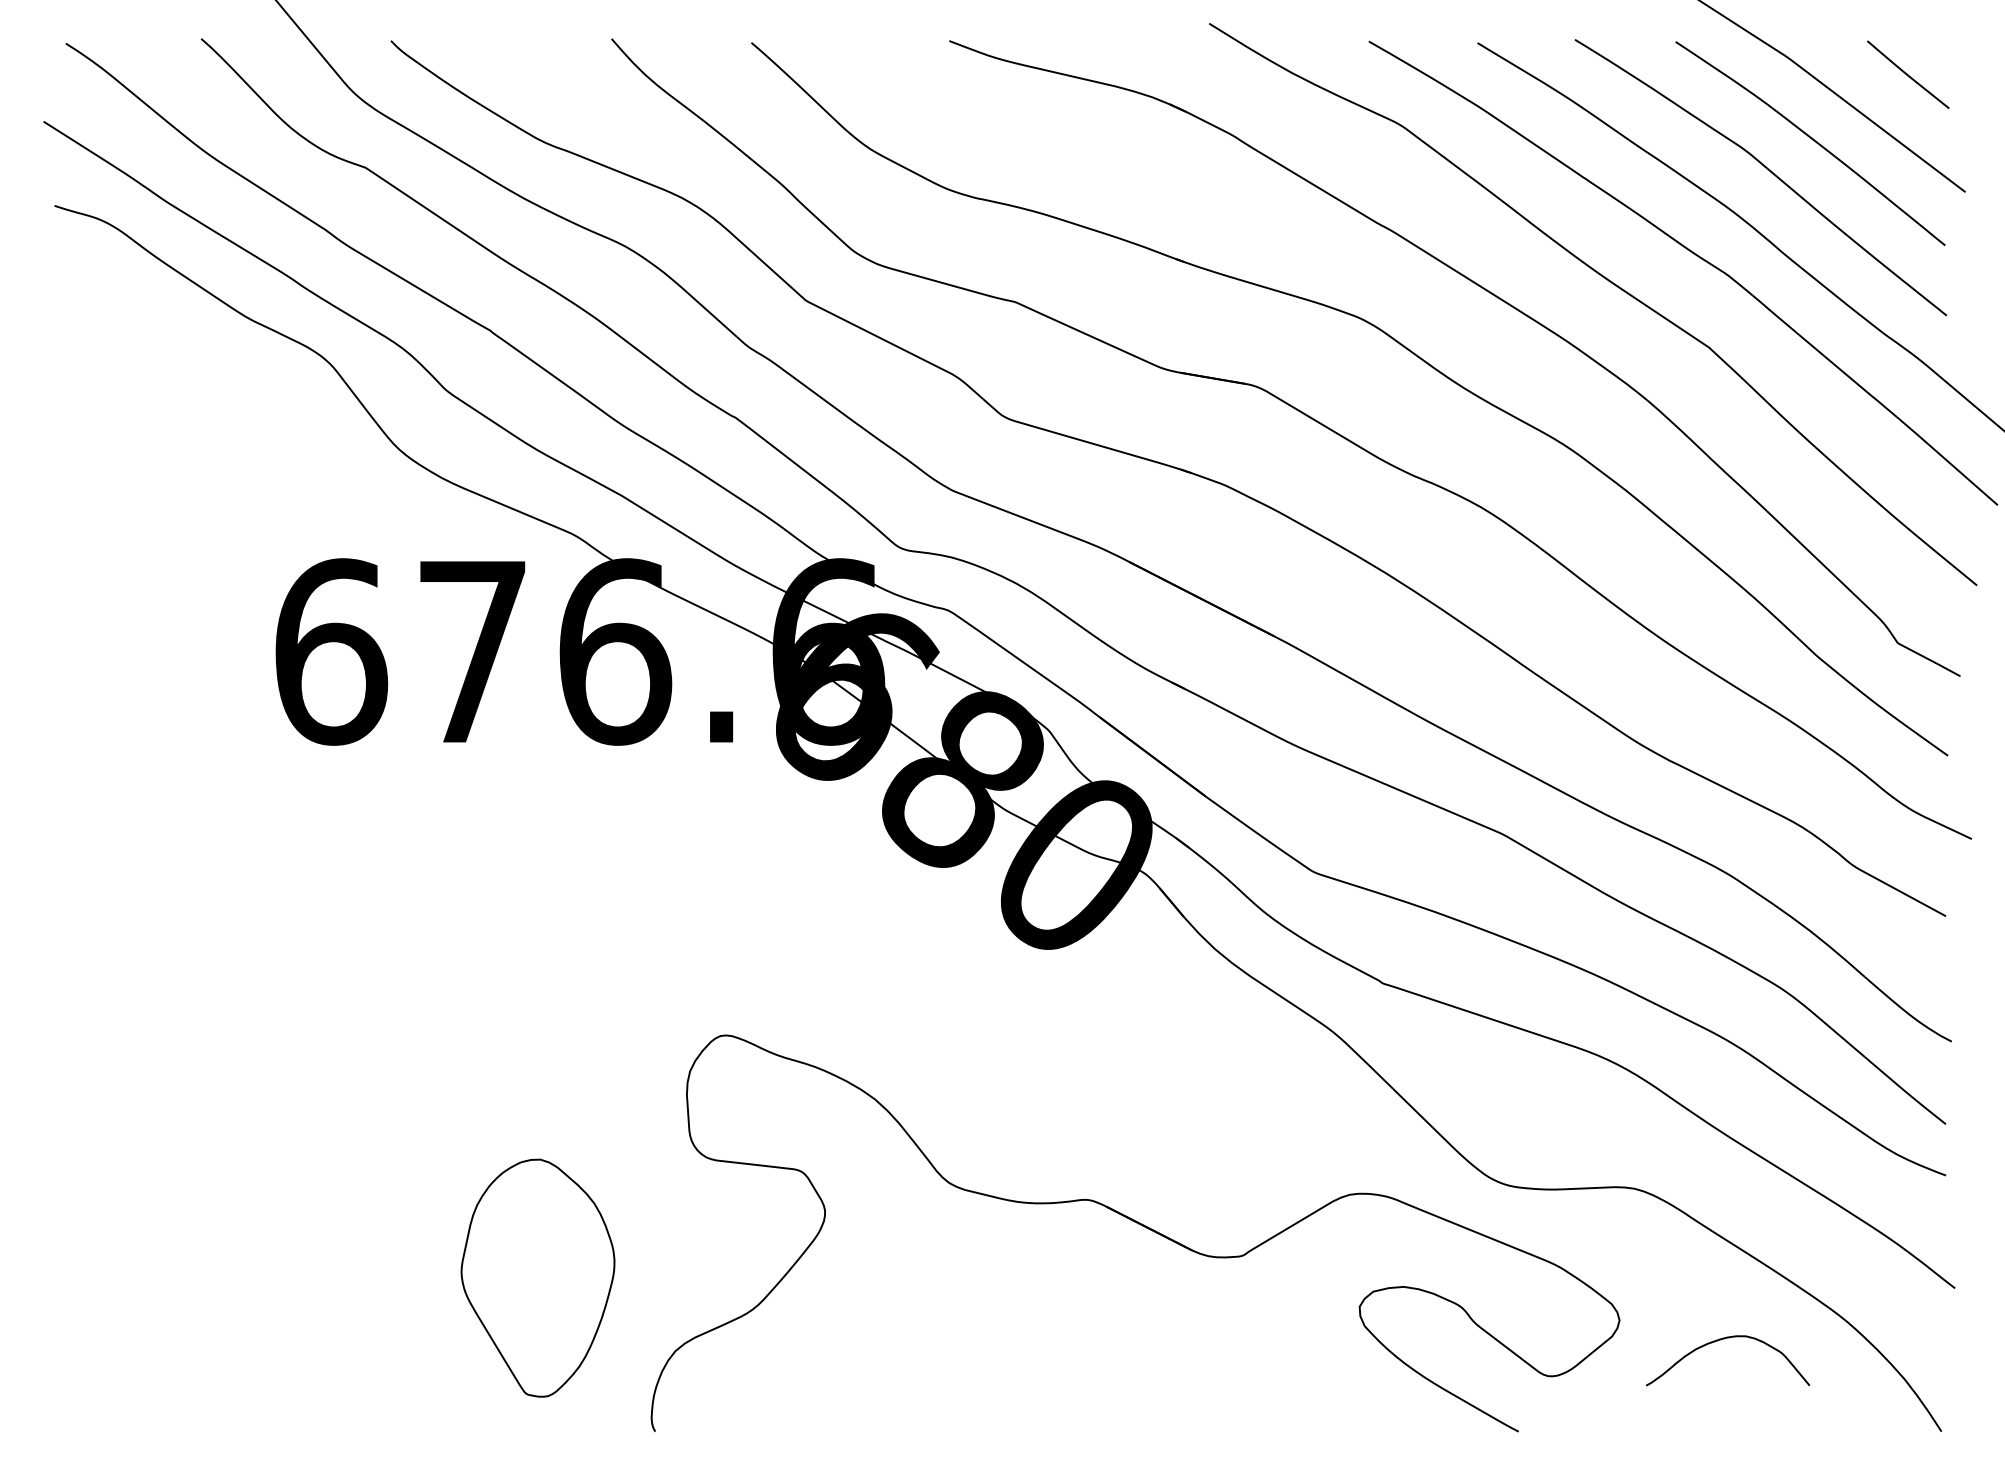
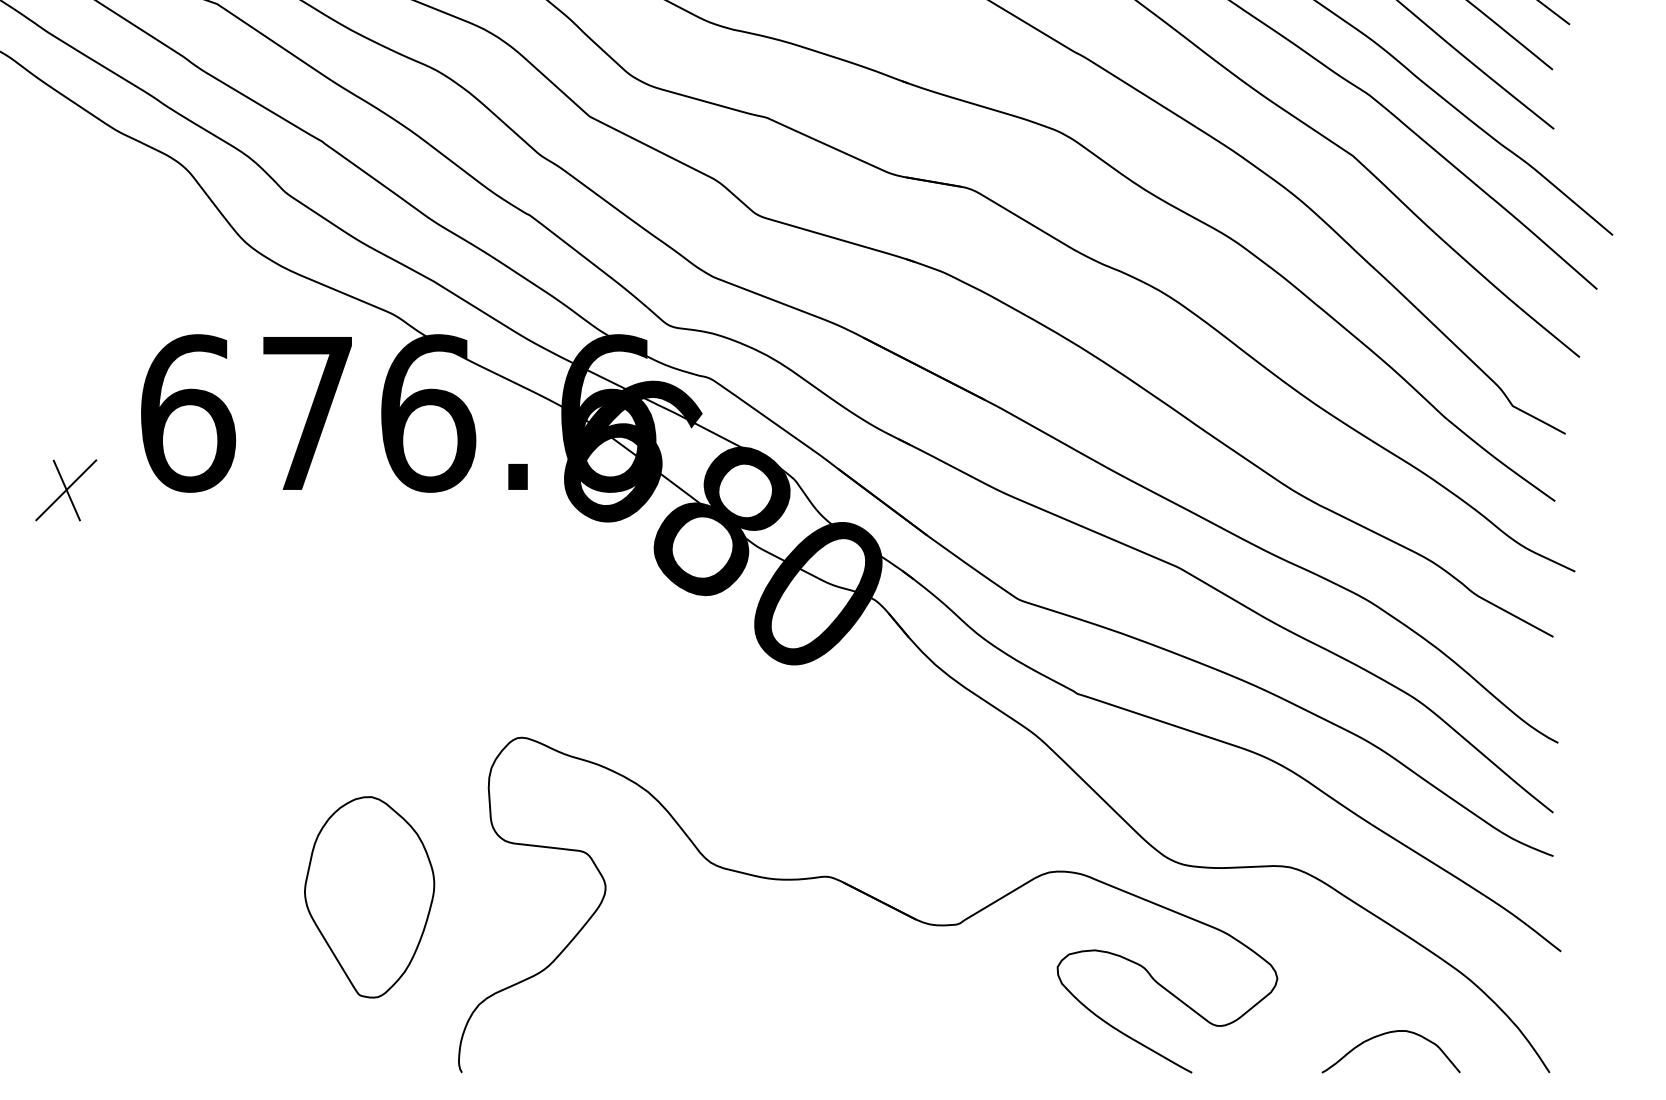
part: (187, 742) -> (66, 490), added
part: (537, 1277) -> (369, 896), moved
curve: (1724, 1339) -> (1388, 1033), moved

